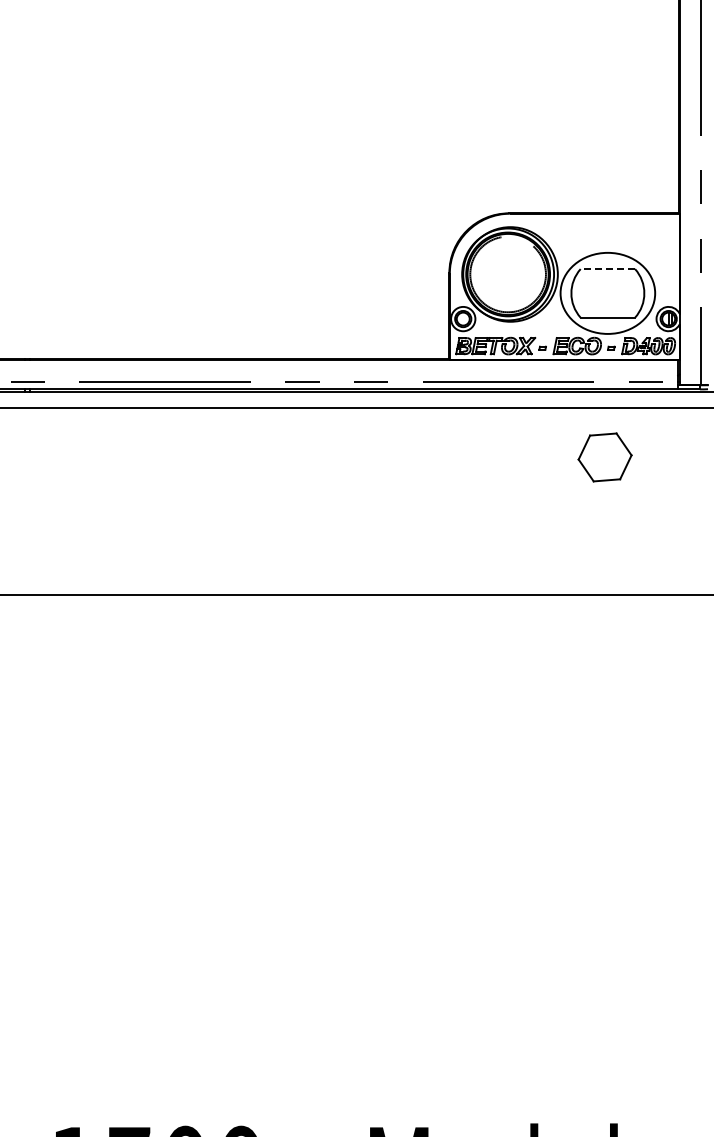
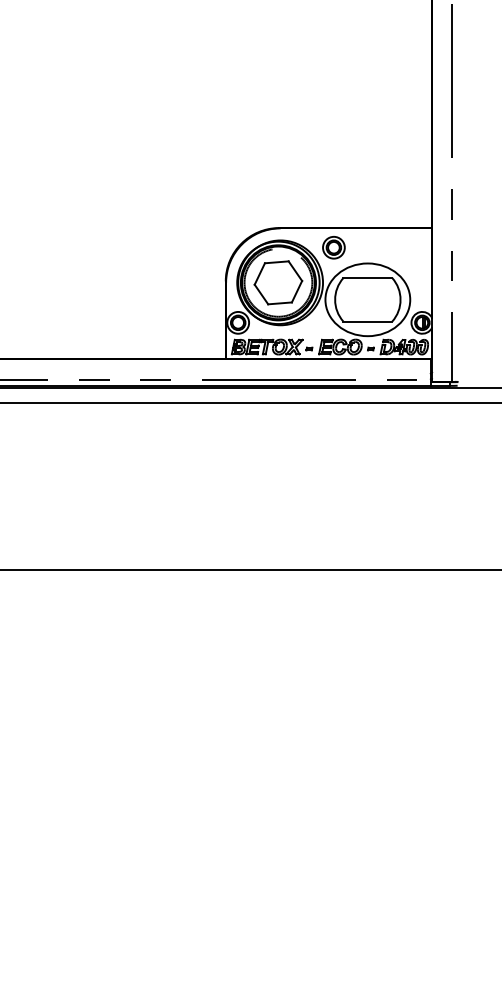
part: (570, 235) -> (334, 247), added
line: (607, 269) -> (367, 278), dashed -> solid
part: (604, 457) -> (277, 282), moved

